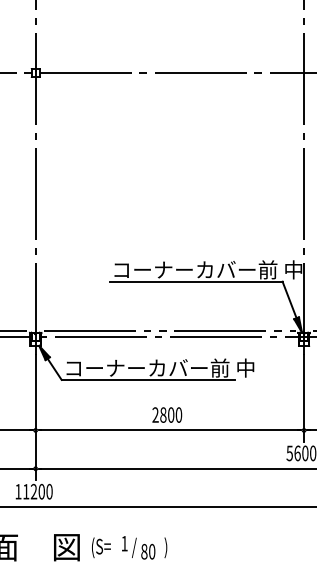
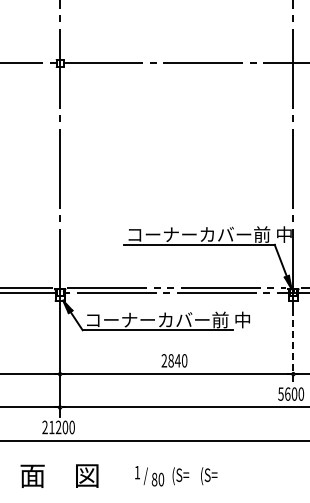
line: (304, 398) -> (293, 346), solid -> dashed
text: (170, 414) -> (177, 360), 2800 -> 2840
text: (17, 490) -> (44, 426), 11200 -> 21200
text: (101, 548) -> (209, 476), moved
text: (174, 548) -> (180, 476), ) -> (S=

